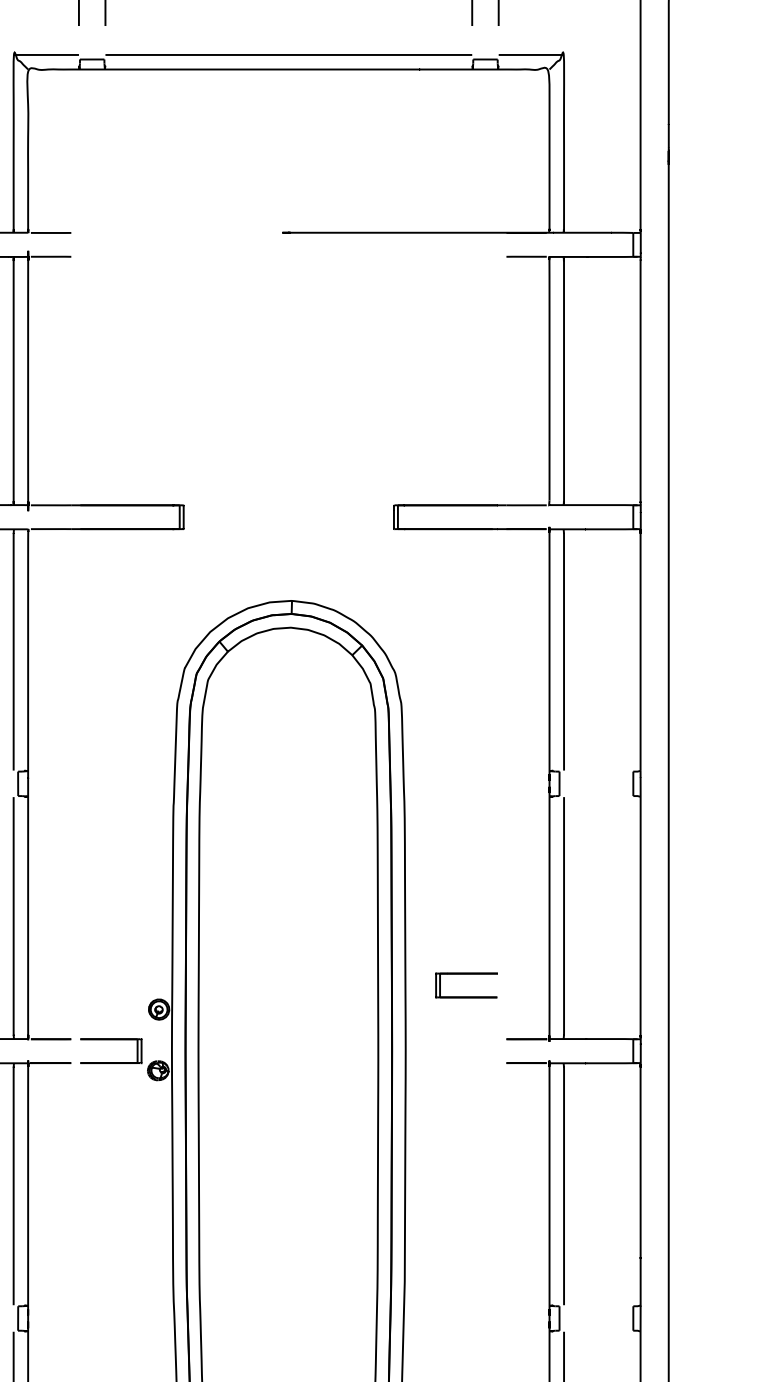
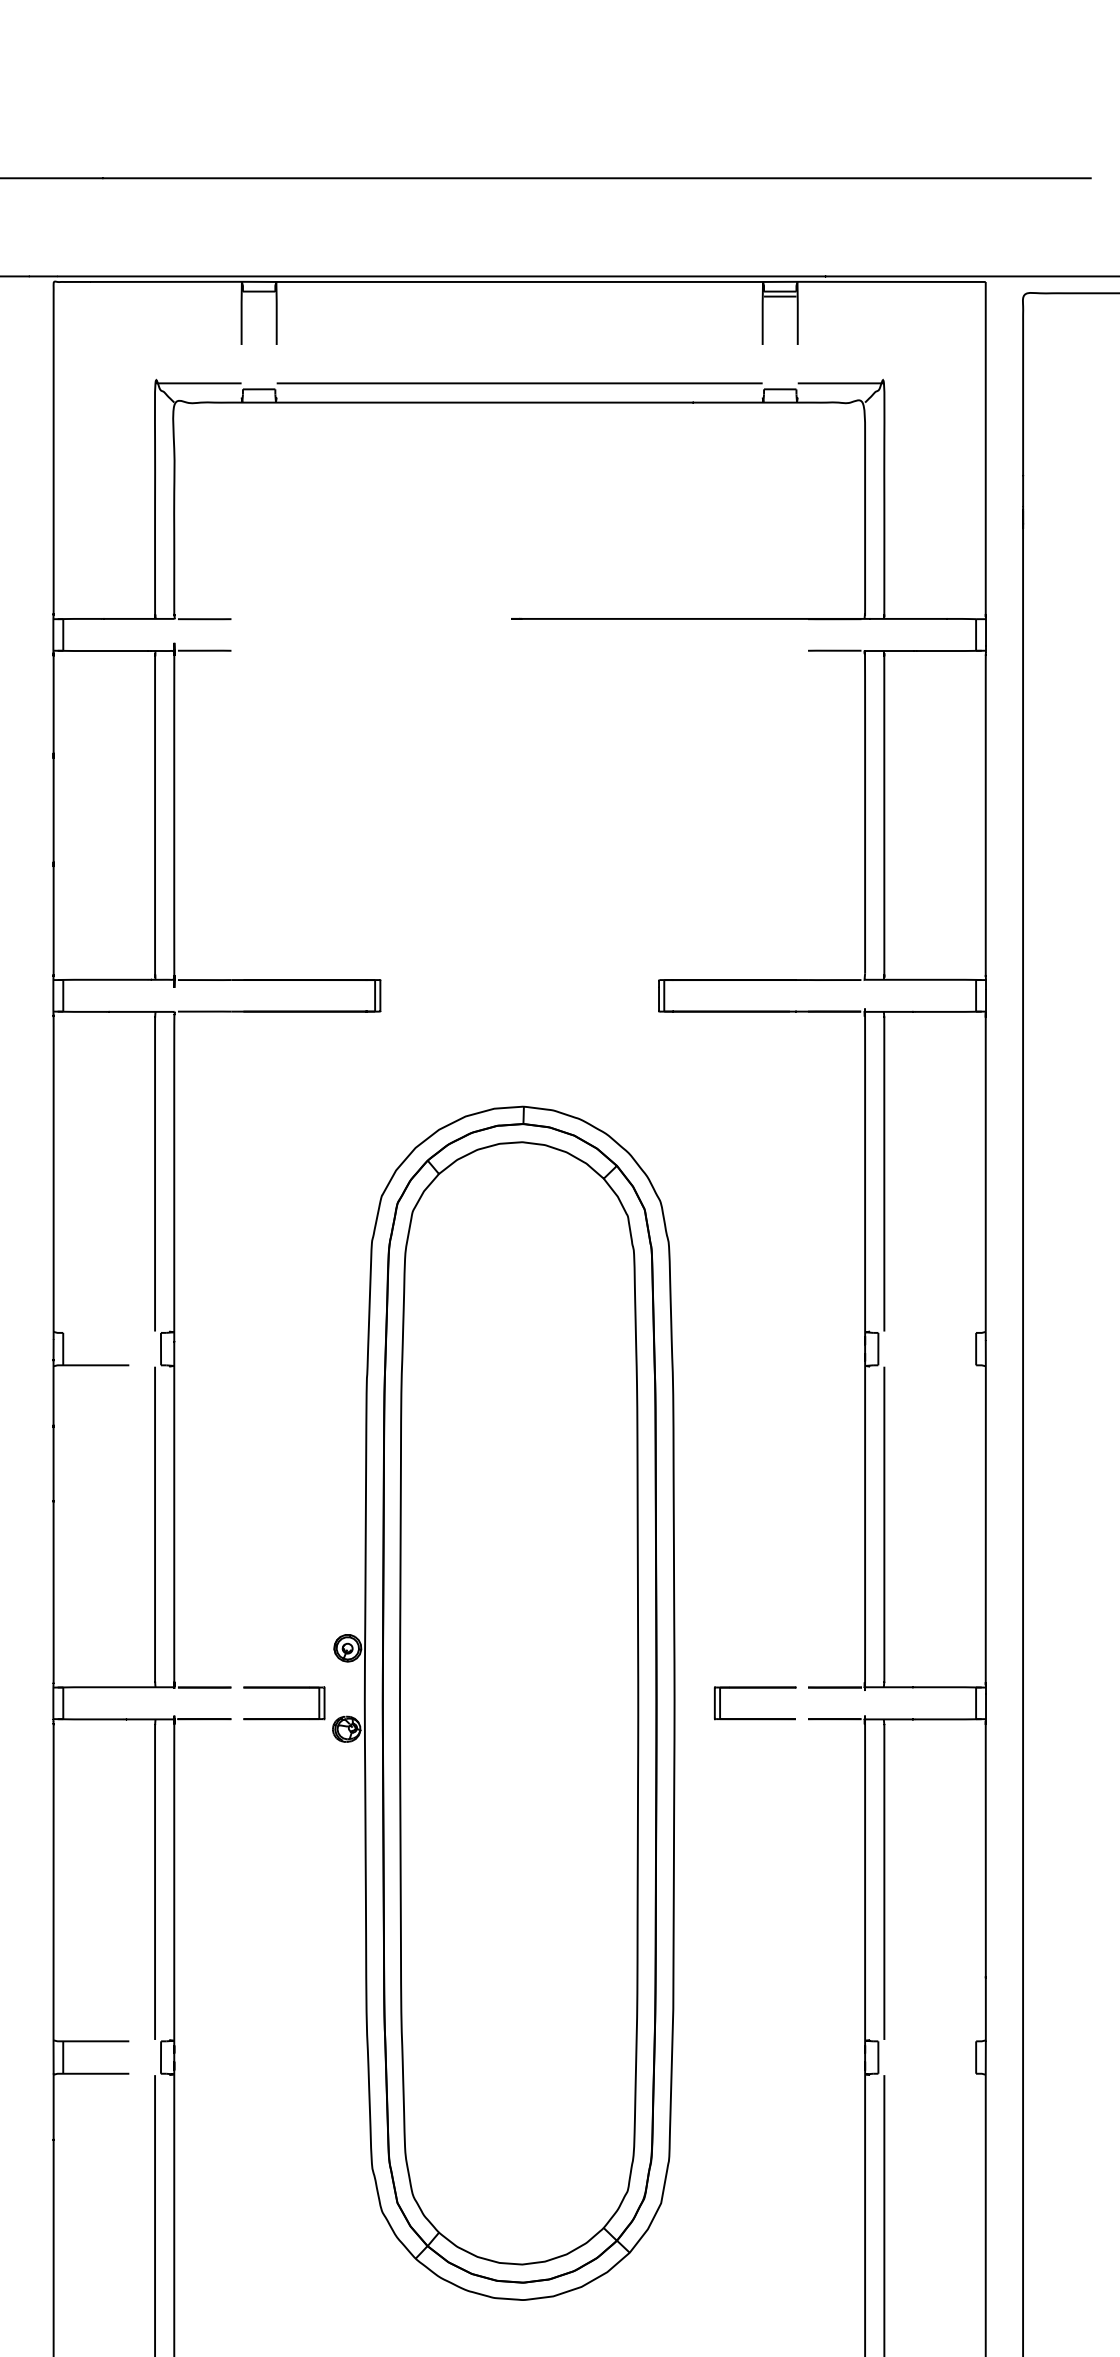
part: (466, 974) -> (754, 1688), moved

